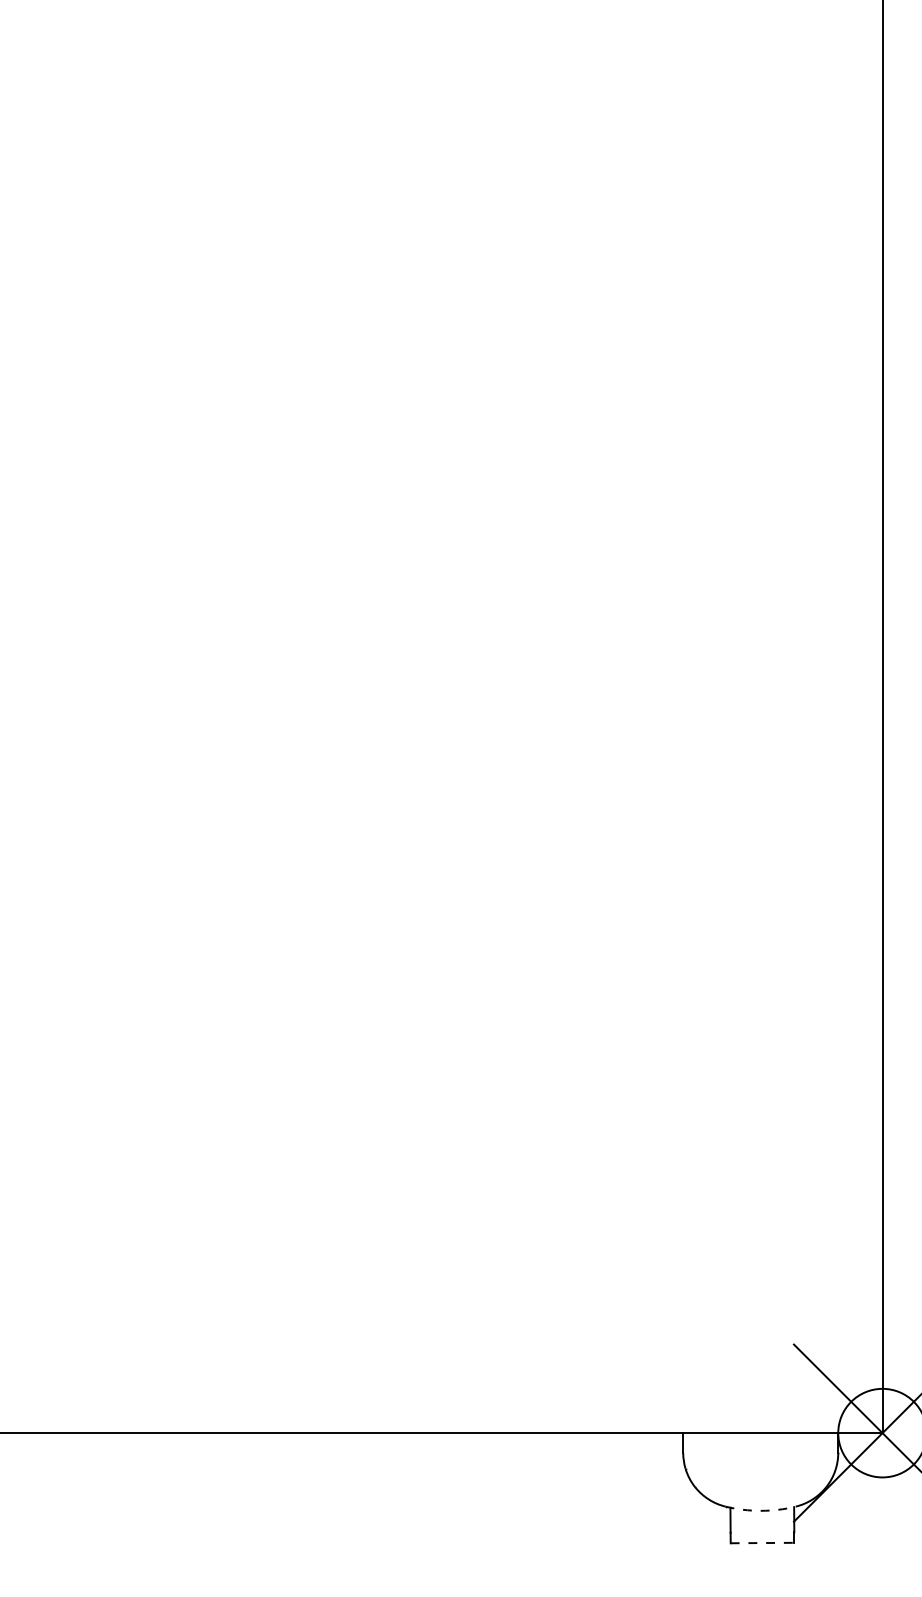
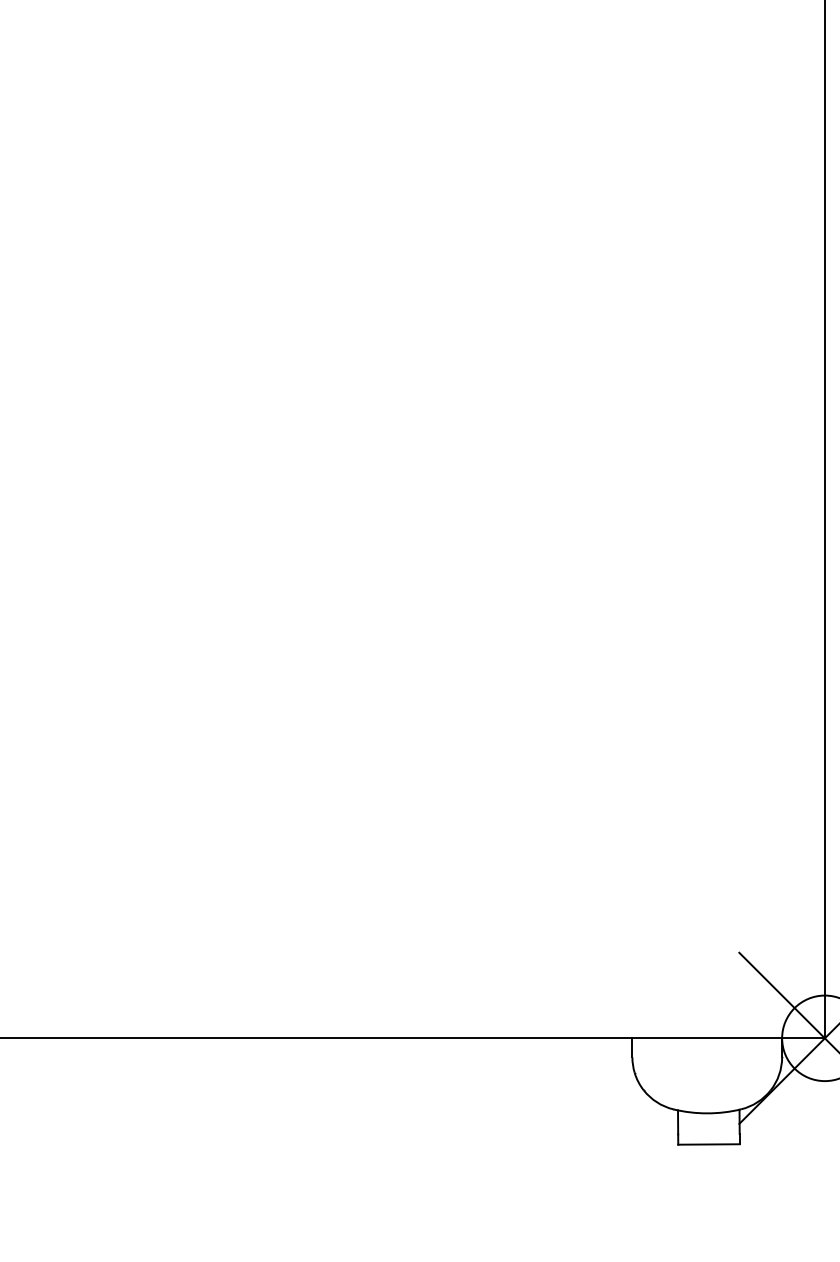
arc: (760, 1510) -> (707, 1113), dashed -> solid
line: (762, 1543) -> (708, 1144), dashed -> solid

